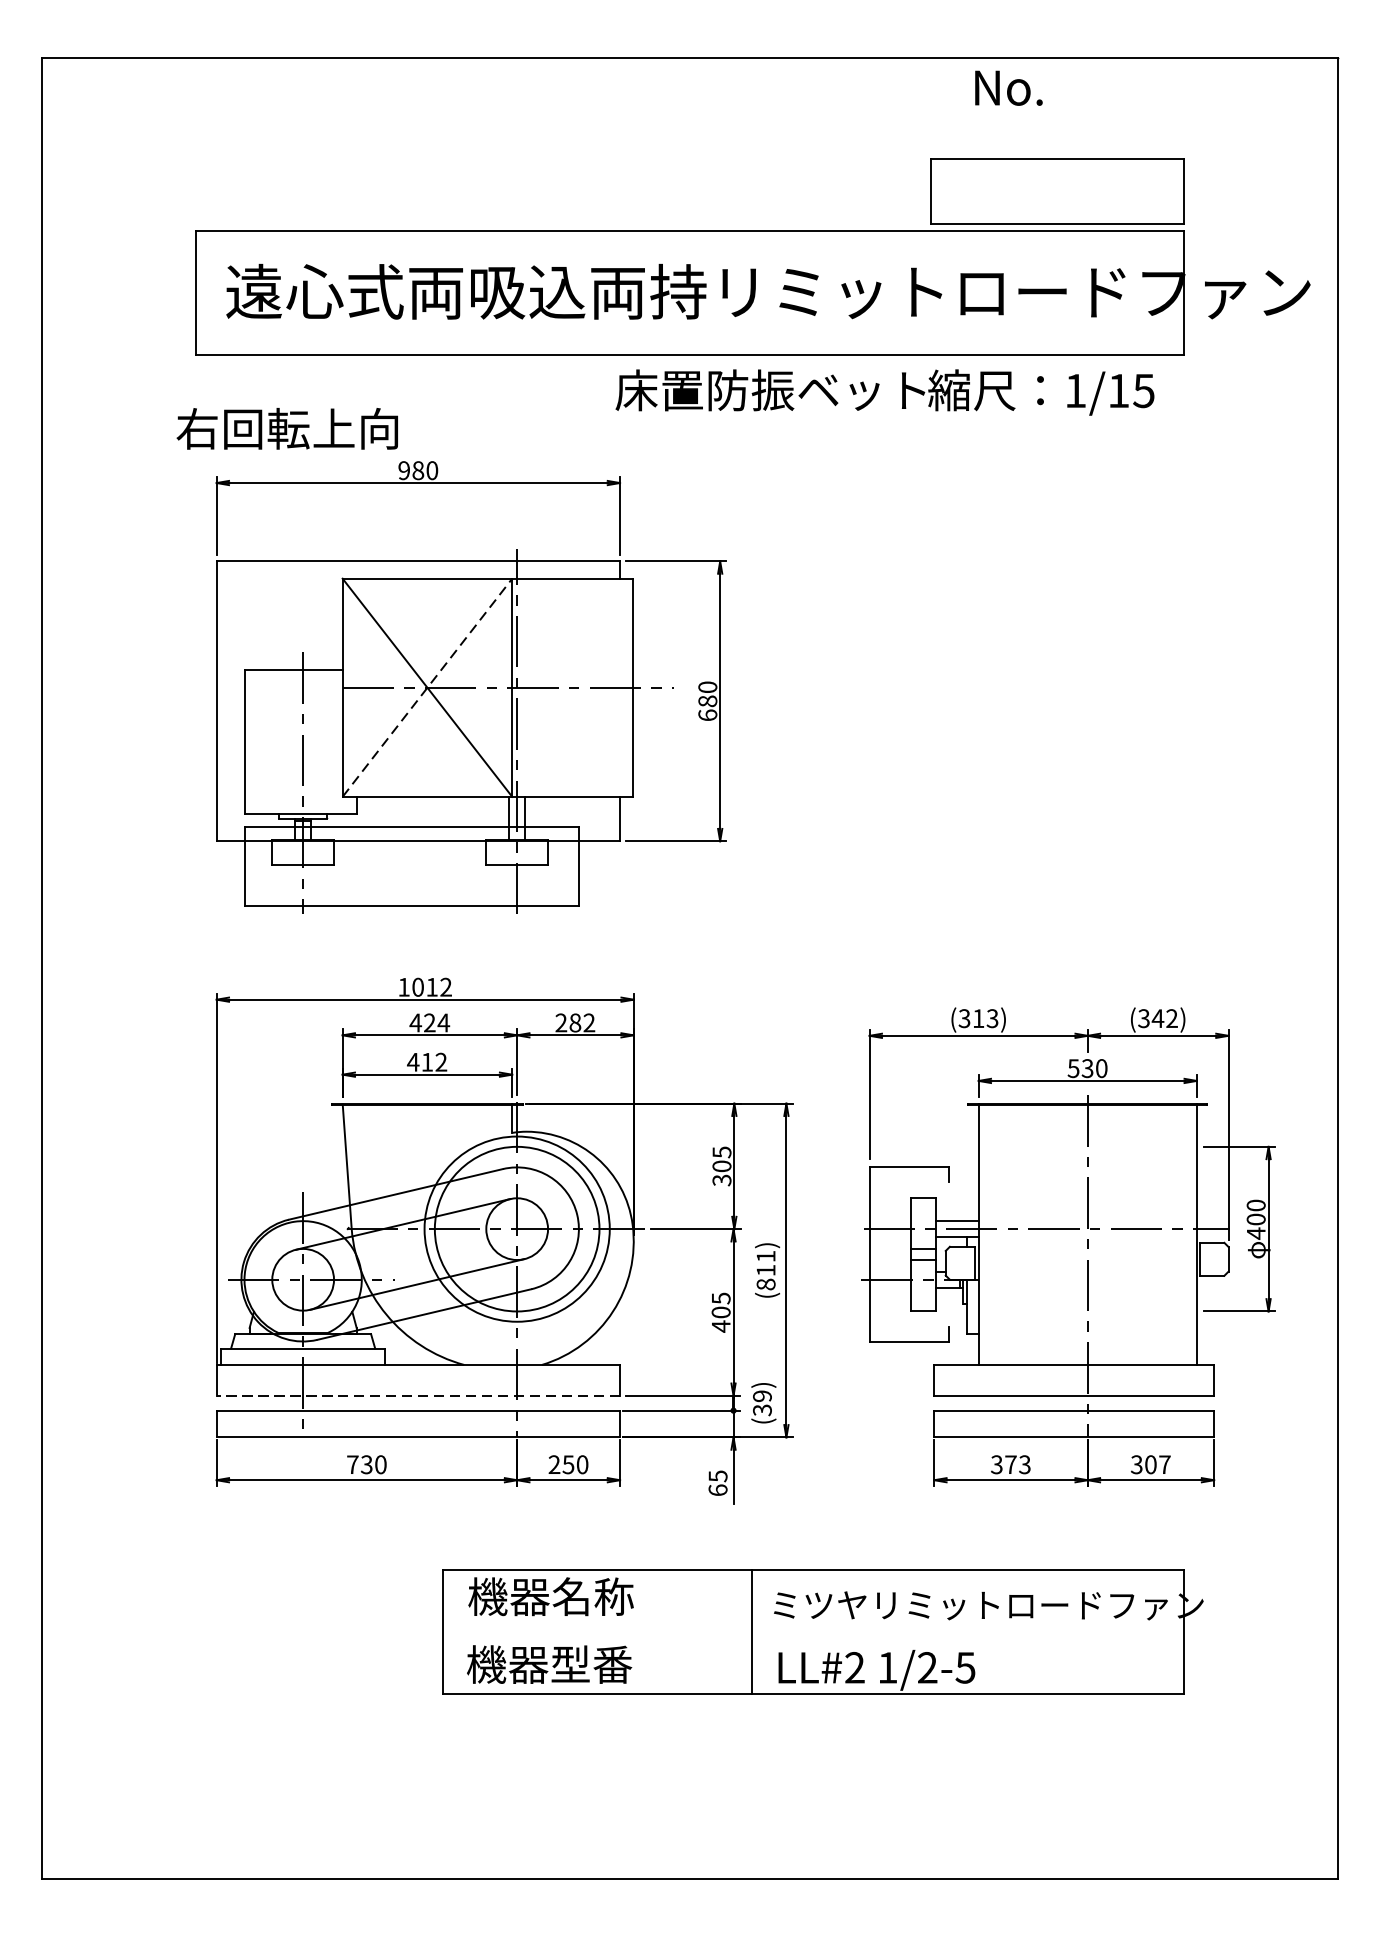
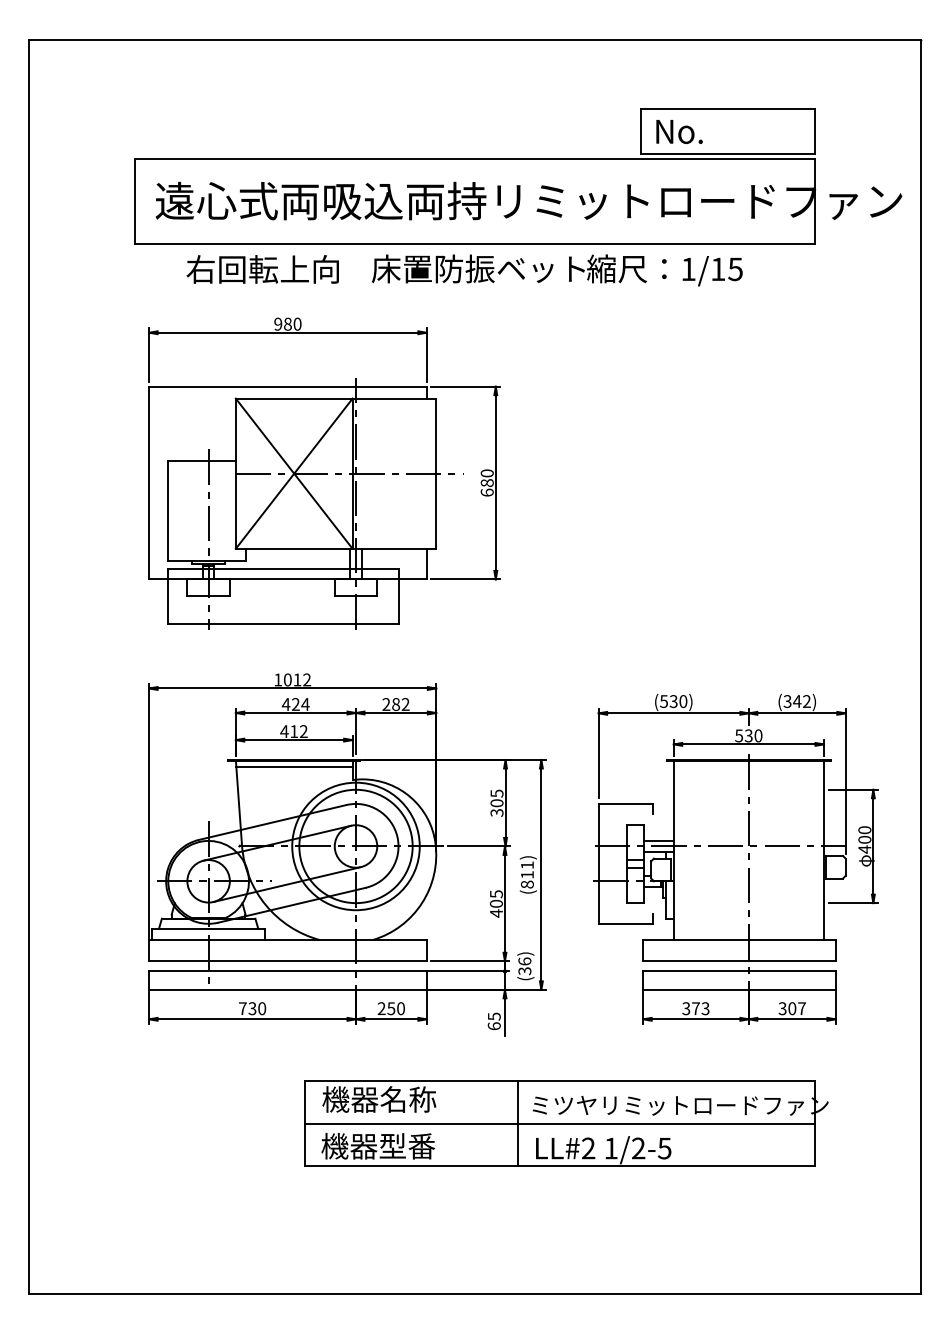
text: (1008, 87) -> (679, 131), moved
text: (883, 392) -> (556, 270), moved
text: (286, 428) -> (262, 269), moved
line: (427, 687) -> (294, 473), dashed -> solid
text: (978, 1018) -> (673, 701), (313) -> (530)
line: (427, 1114) -> (294, 767), added
line: (419, 1396) -> (288, 961), dashed -> solid
text: (761, 1396) -> (524, 961), (39) -> (36)
line: (812, 1631) -> (559, 1123), added

